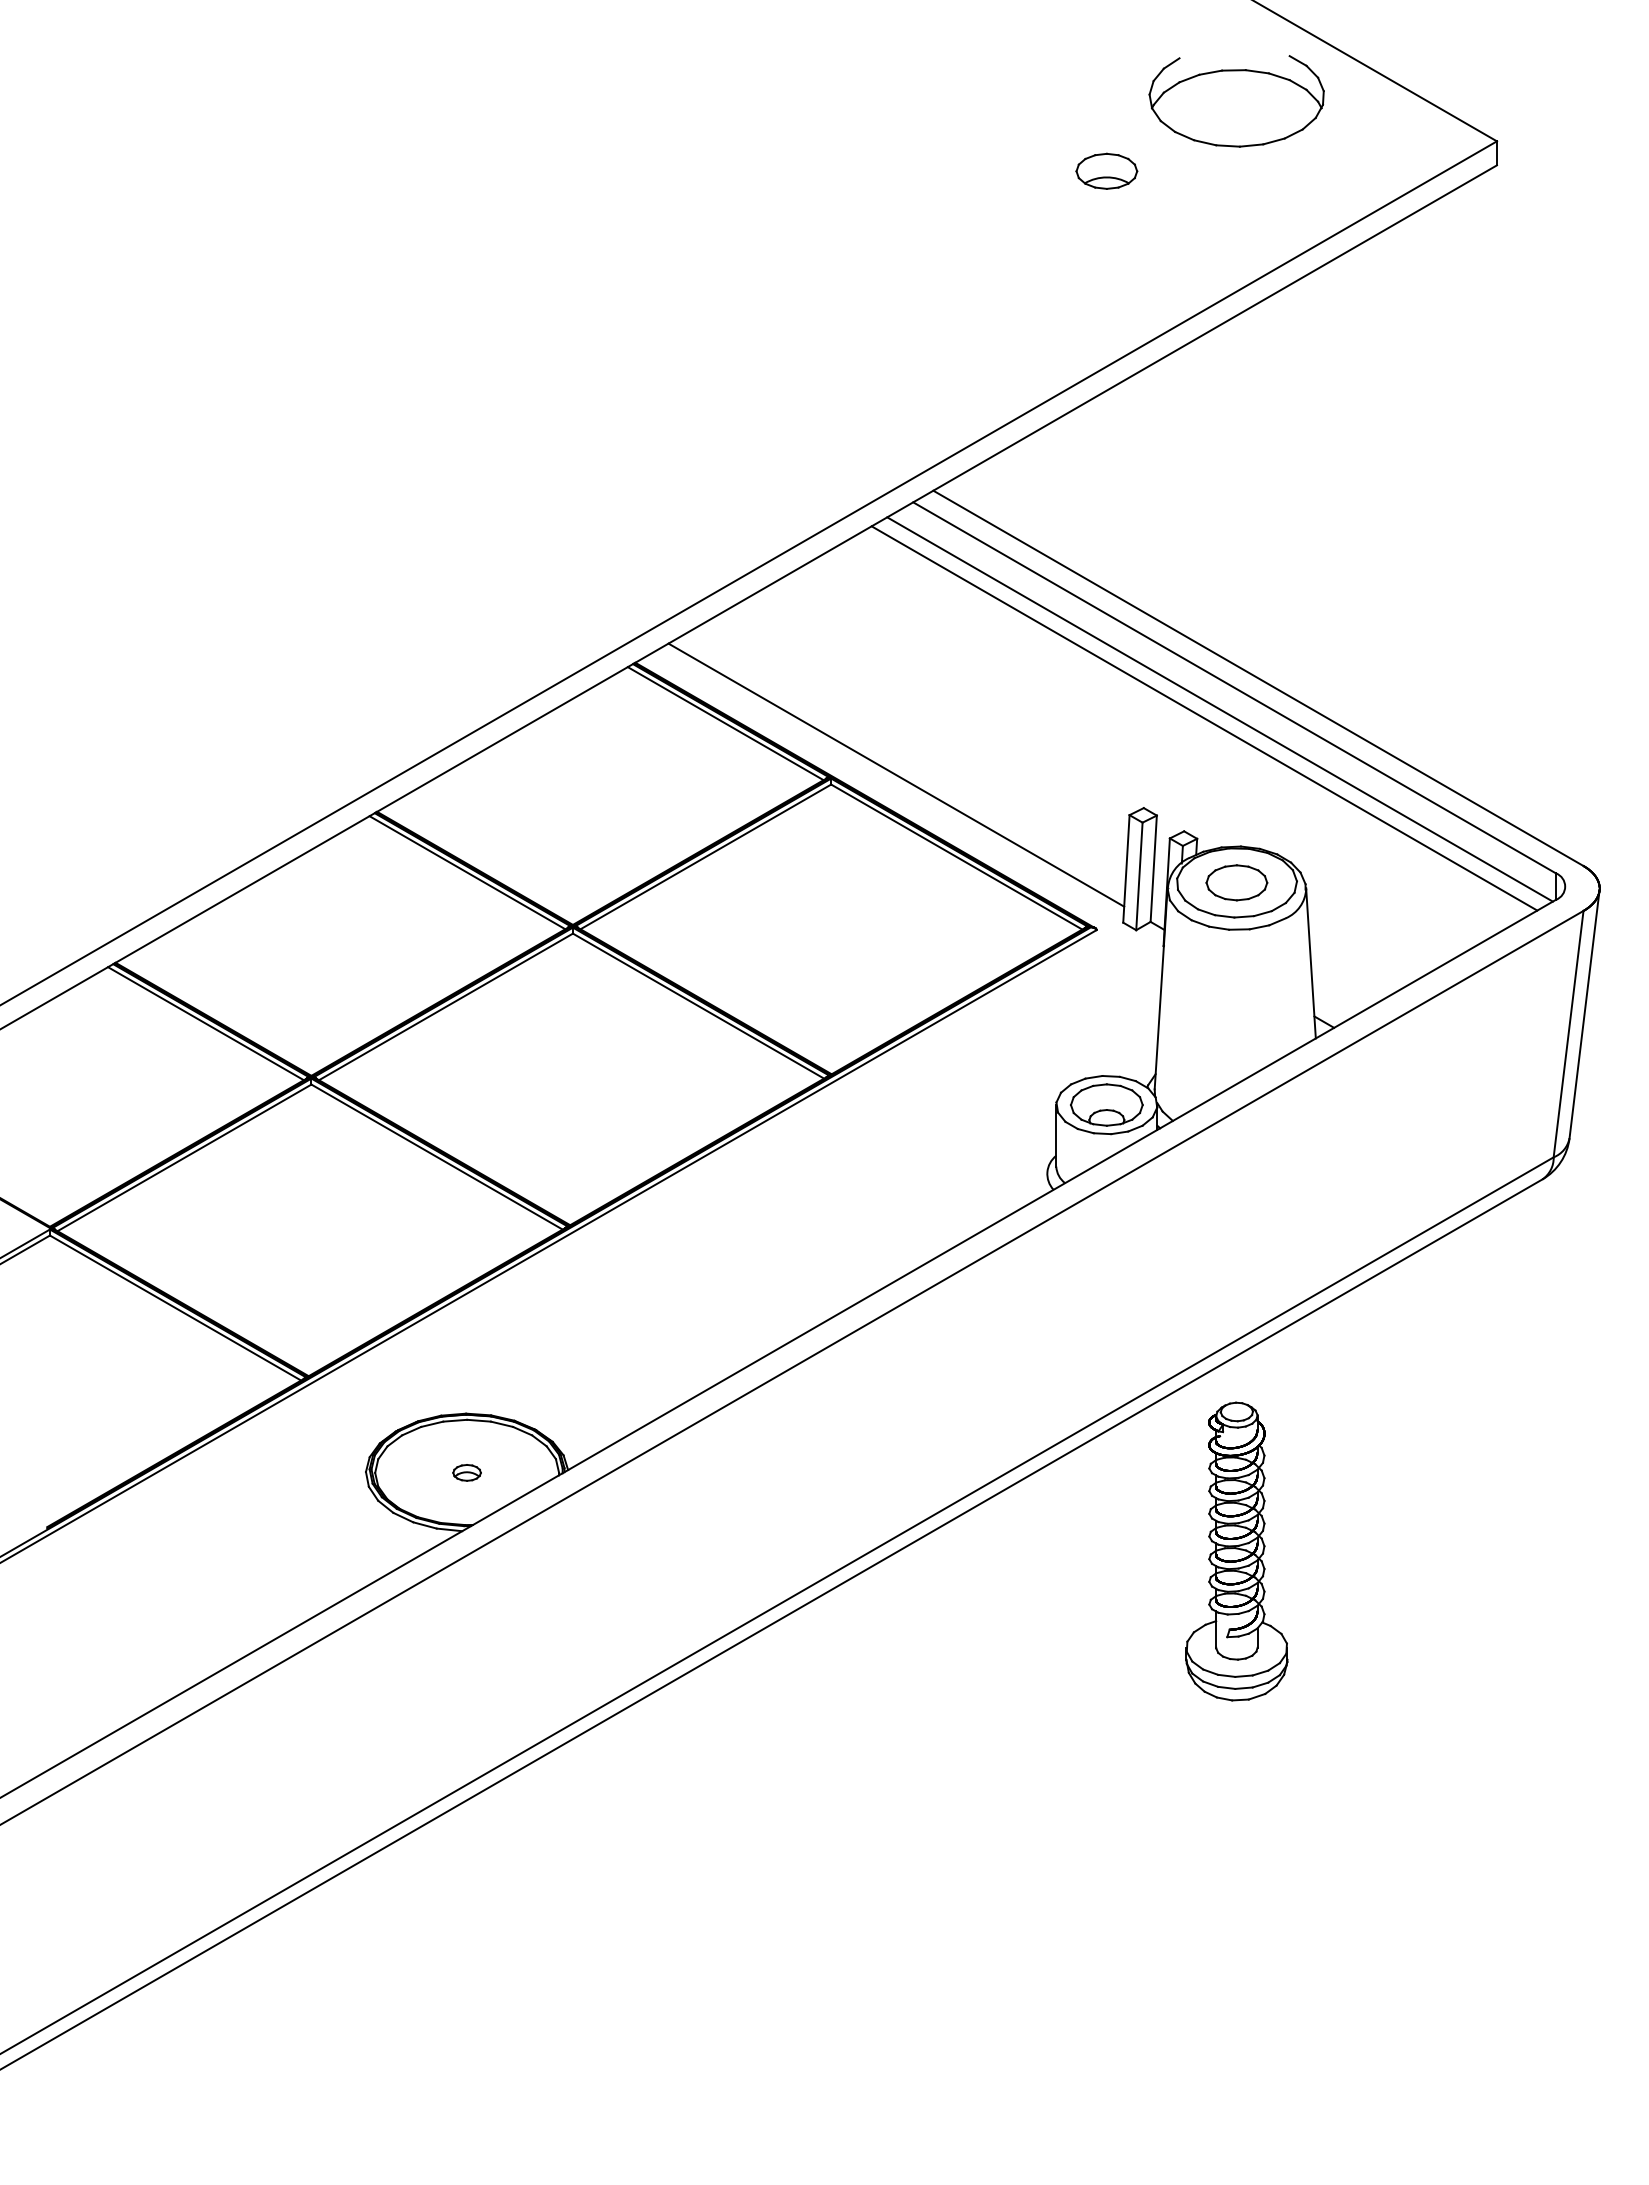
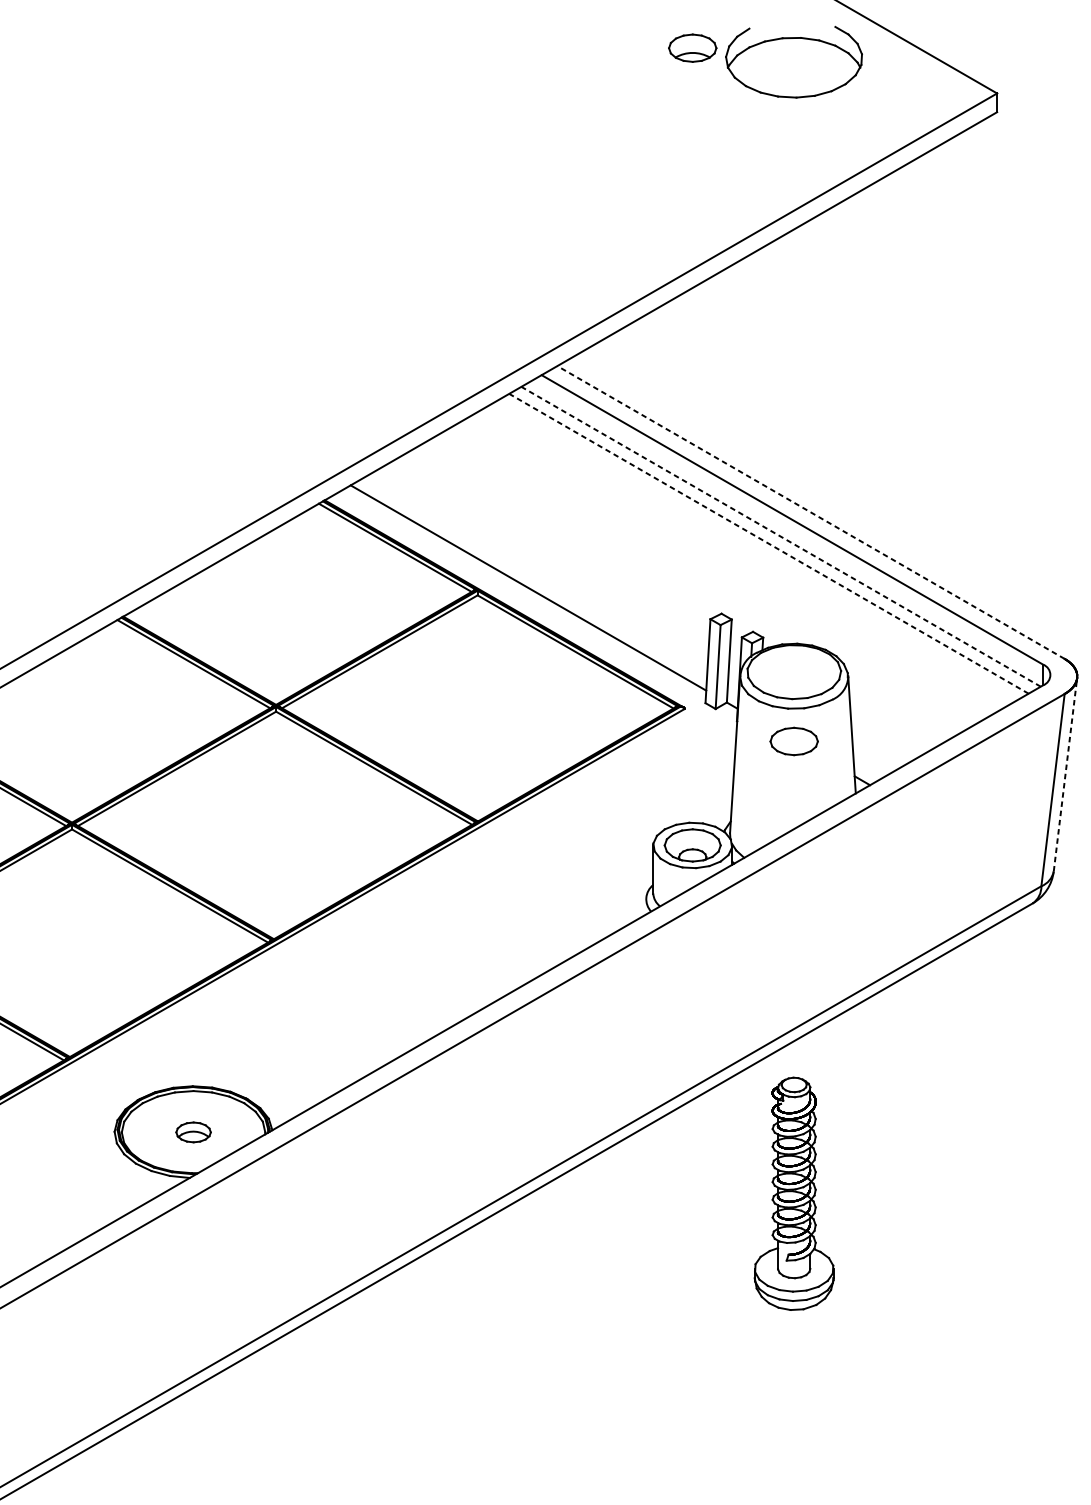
part: (1106, 170) -> (692, 47), moved
line: (1258, 678) -> (811, 512), solid -> dashed
line: (1219, 709) -> (780, 536), solid -> dashed
line: (1204, 718) -> (768, 543), solid -> dashed
part: (1236, 882) -> (793, 741), moved
line: (1584, 1014) -> (1065, 774), solid -> dashed
part: (466, 1472) -> (193, 1132), size x1.6

